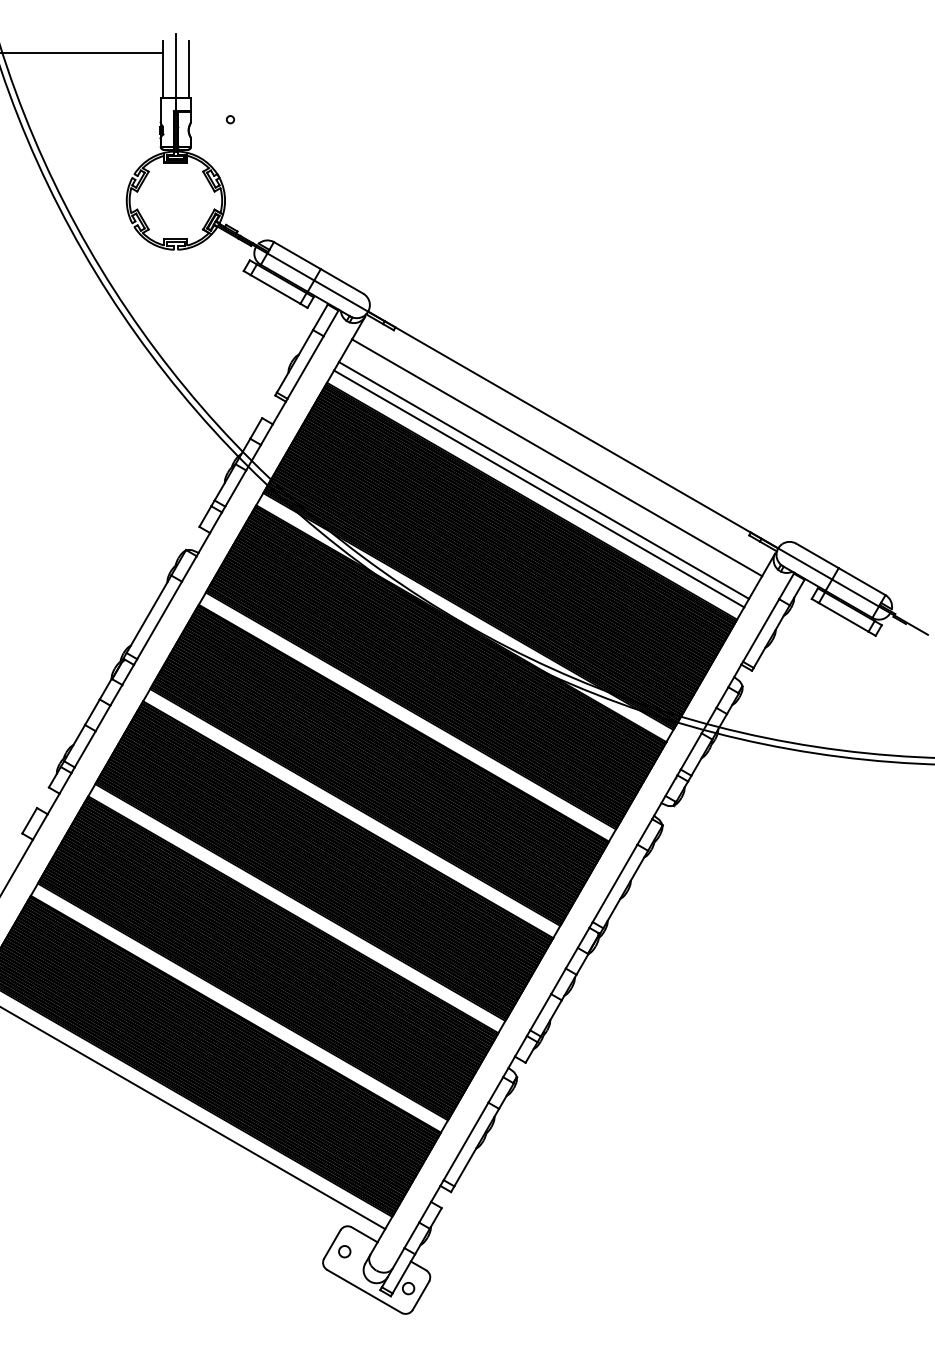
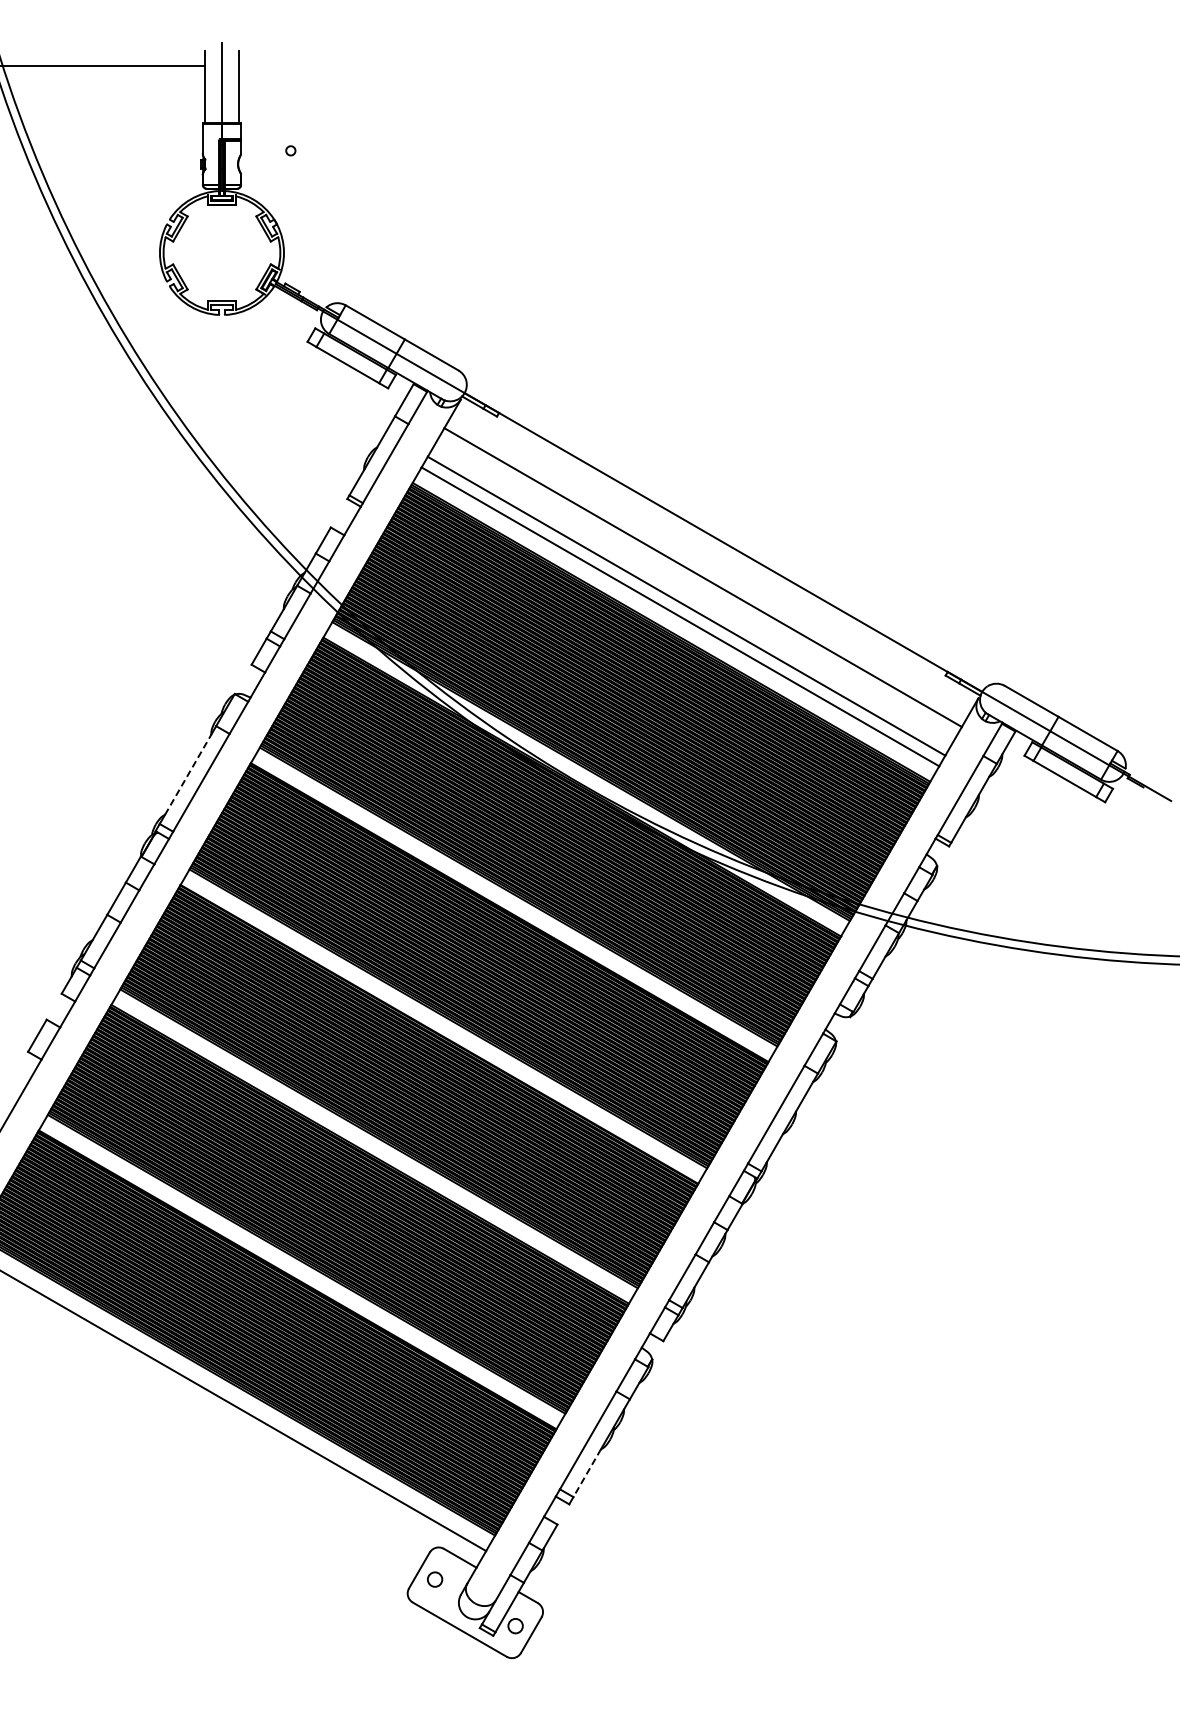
line: (149, 613) -> (188, 774), solid -> dashed
line: (465, 1167) -> (587, 1473), solid -> dashed

